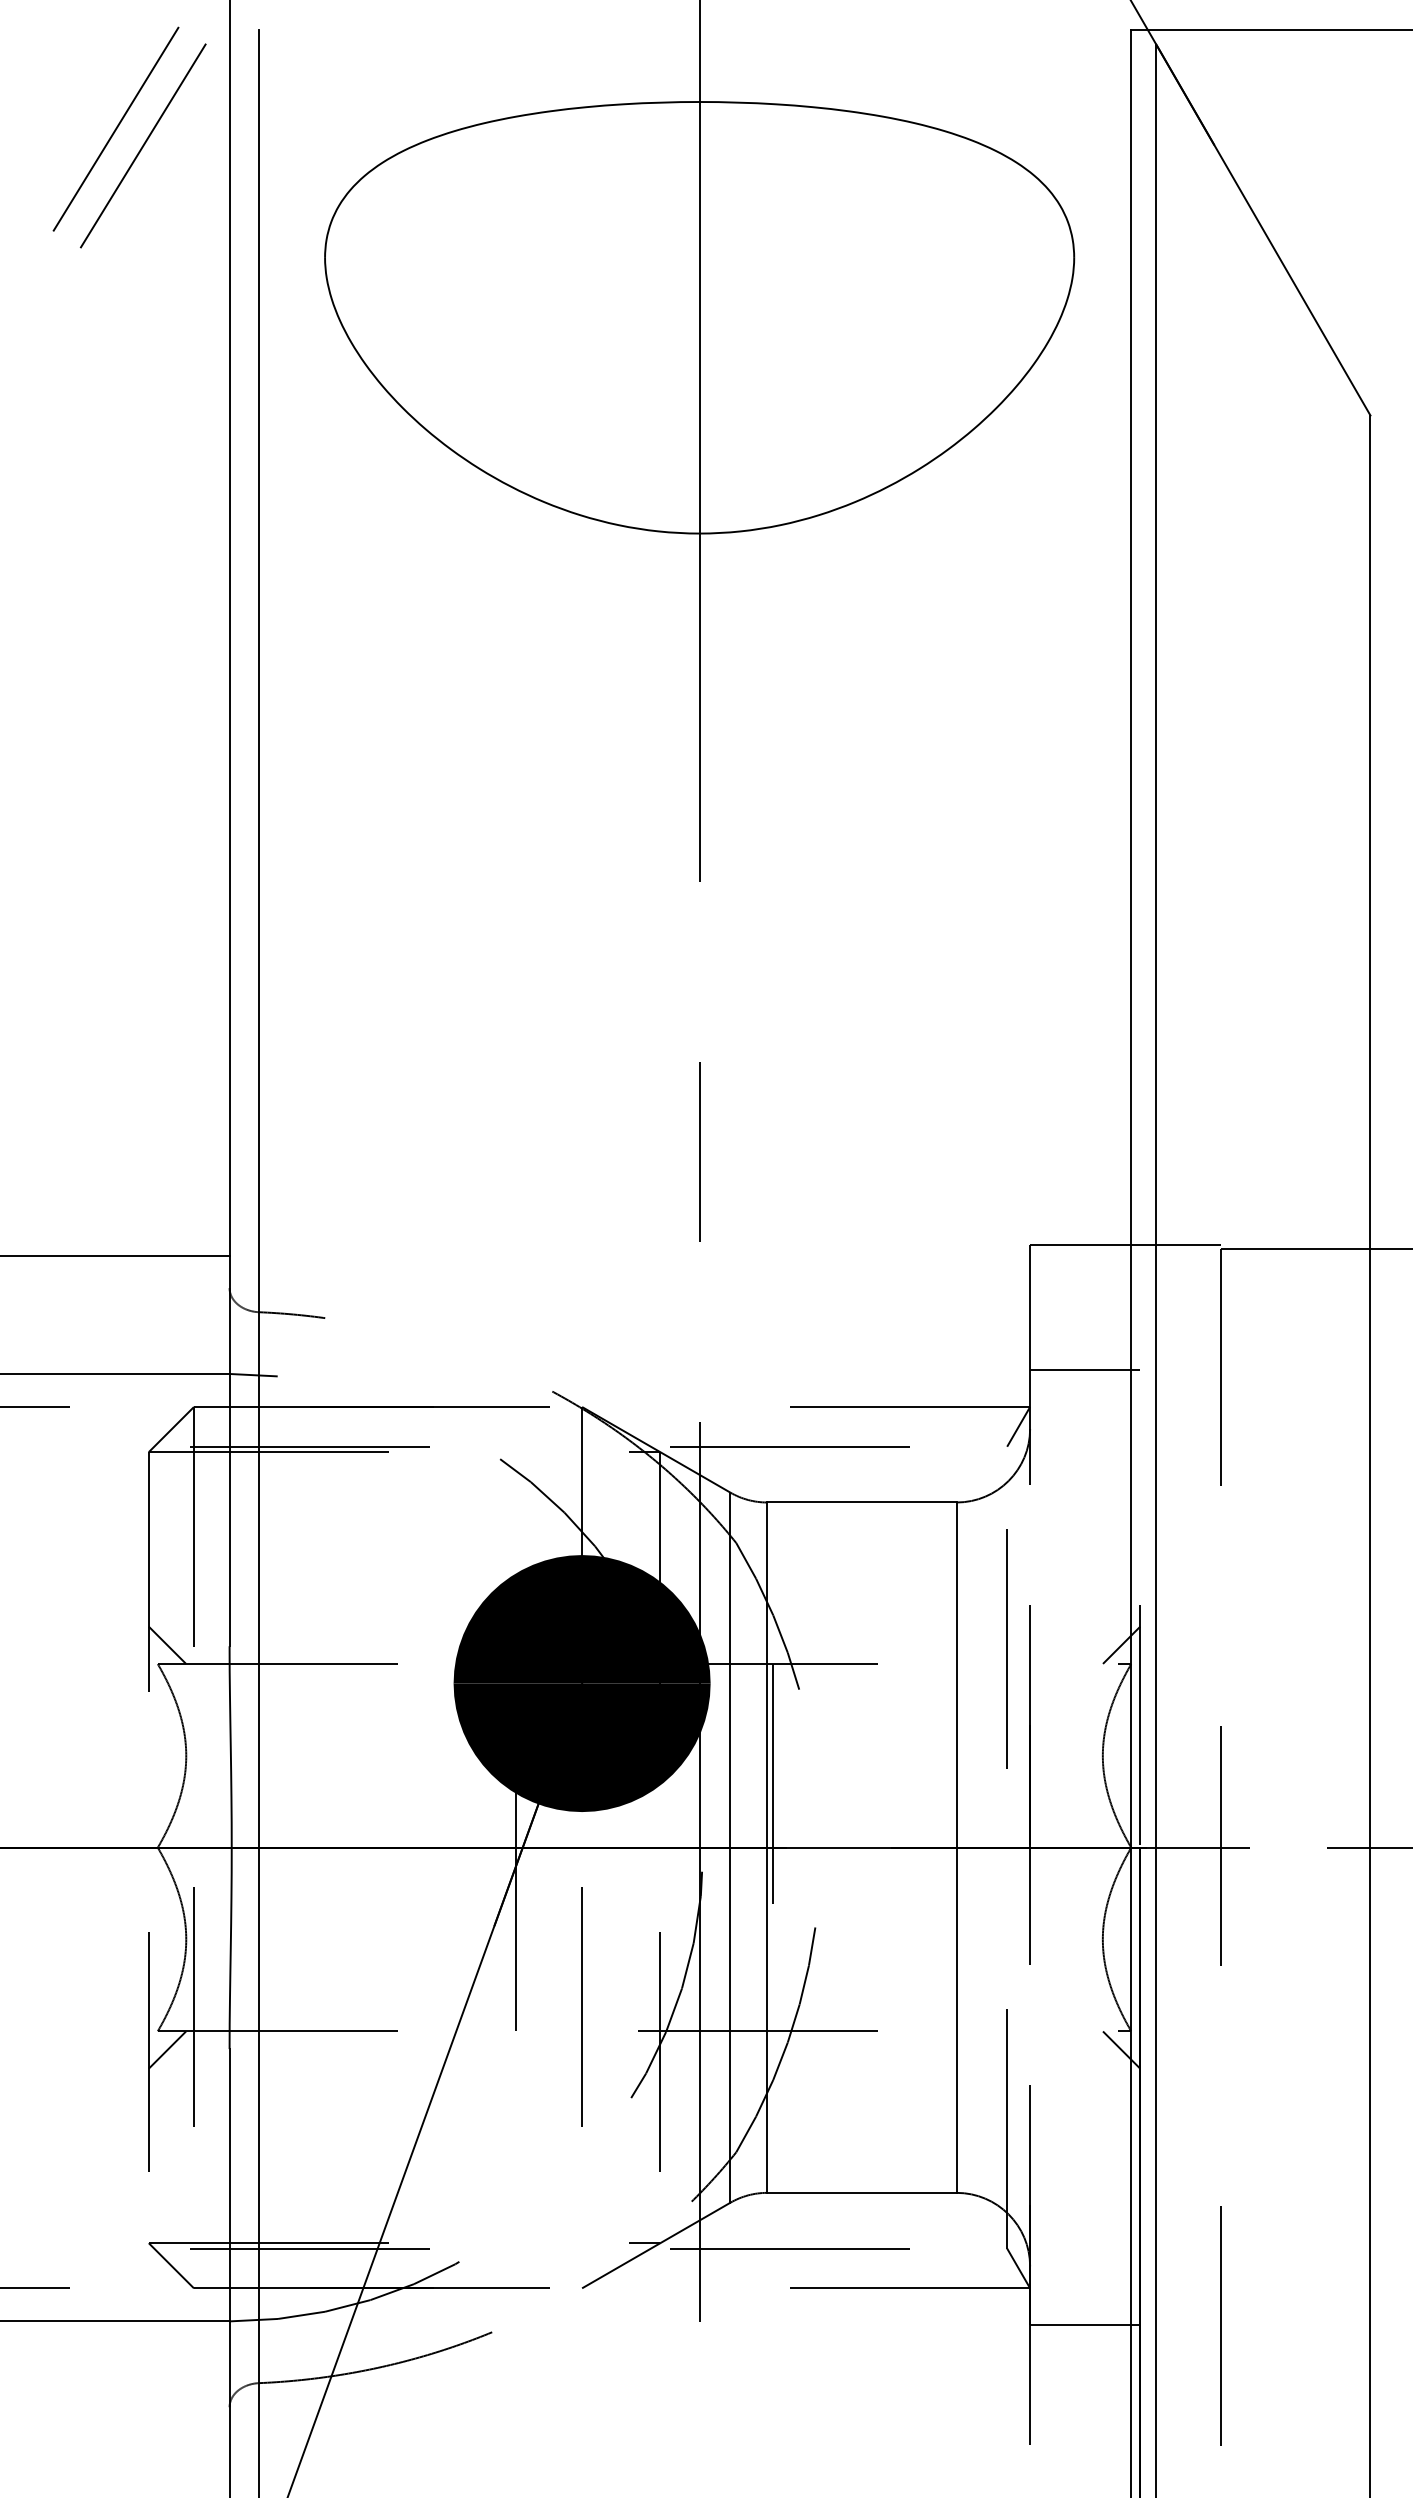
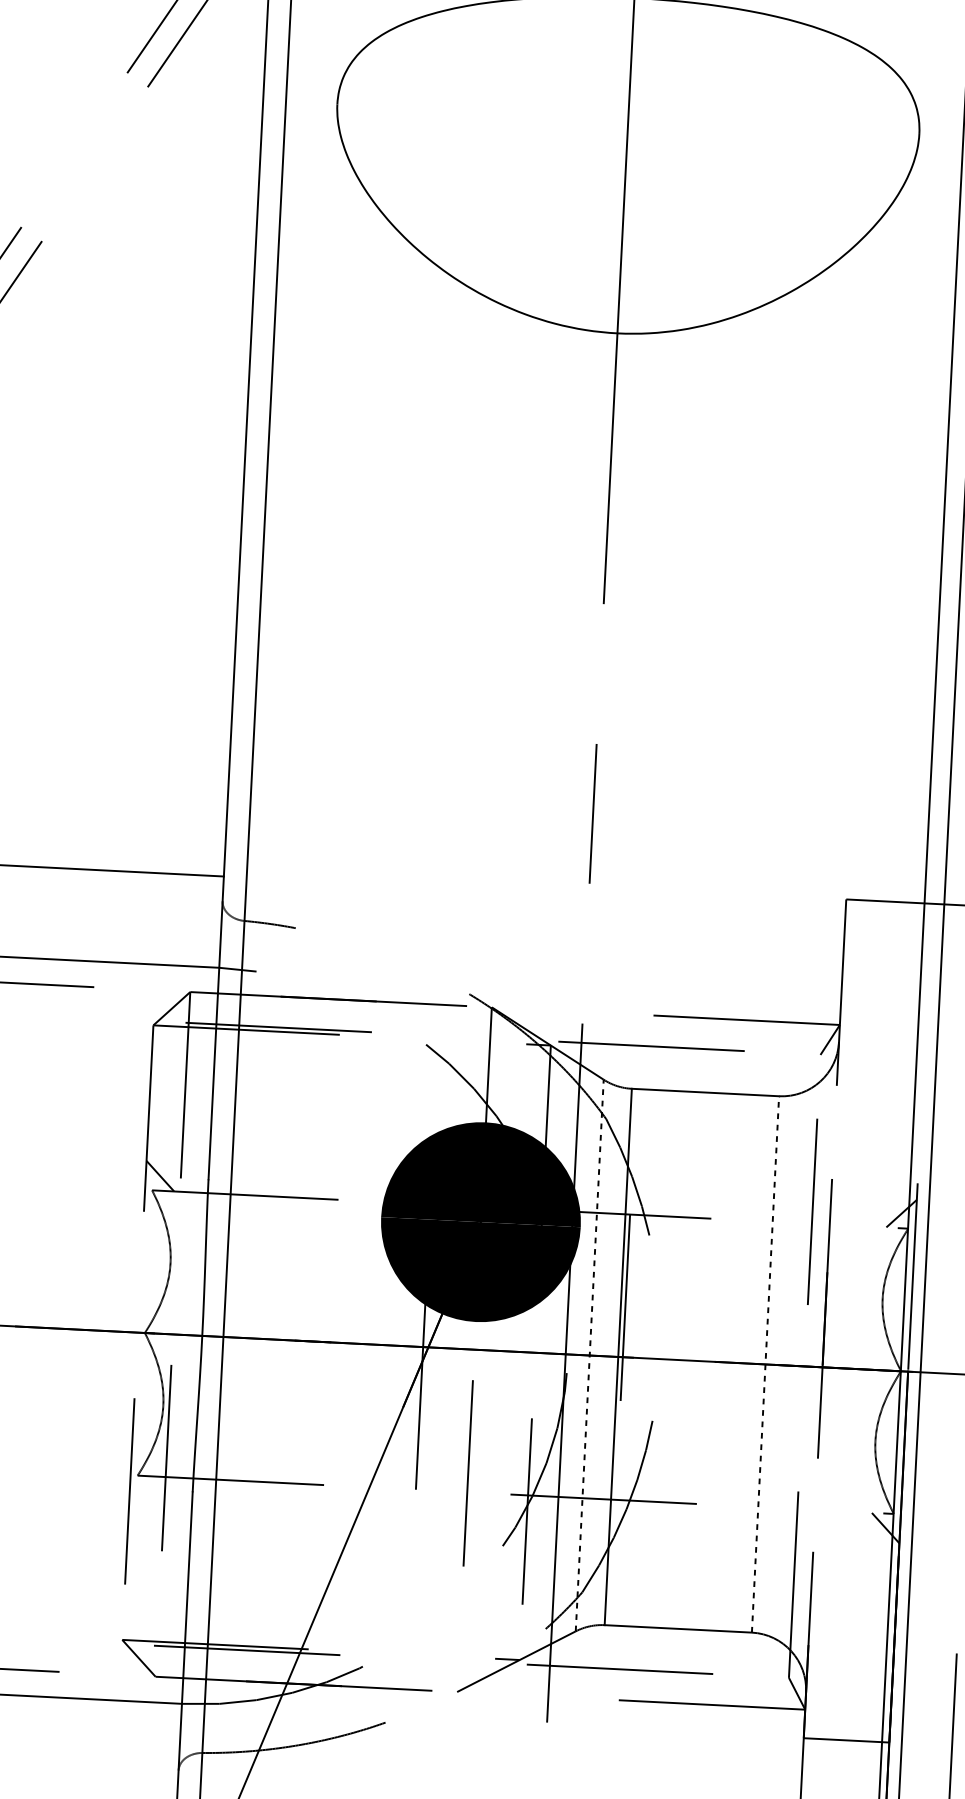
line: (1085, 1370) -> (884, 998), removed
line: (730, 1847) -> (589, 1355), solid -> dashed
line: (956, 1847) -> (765, 1364), solid -> dashed
line: (167, 2049) -> (144, 1490), removed

